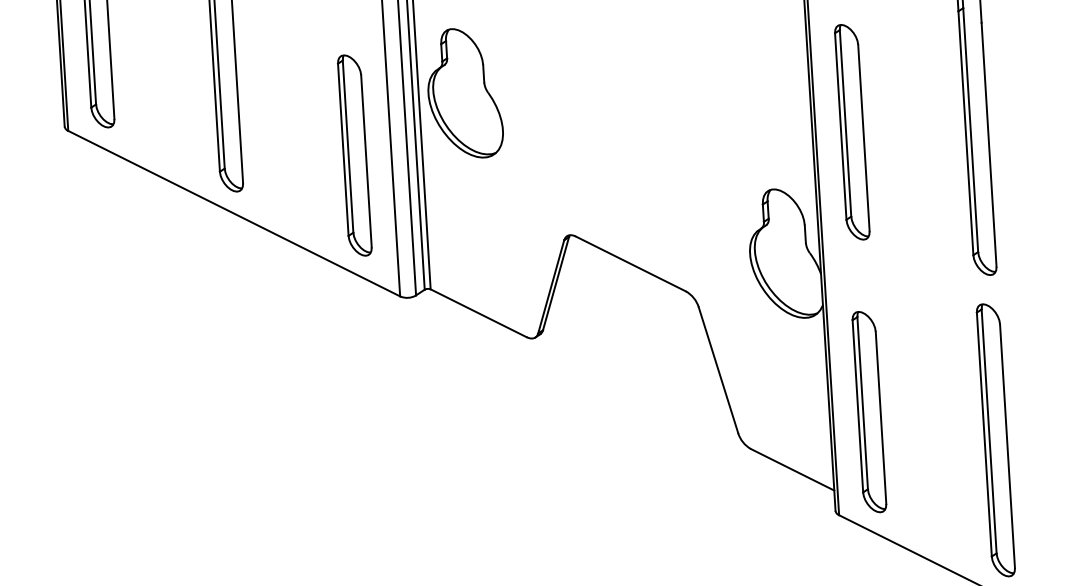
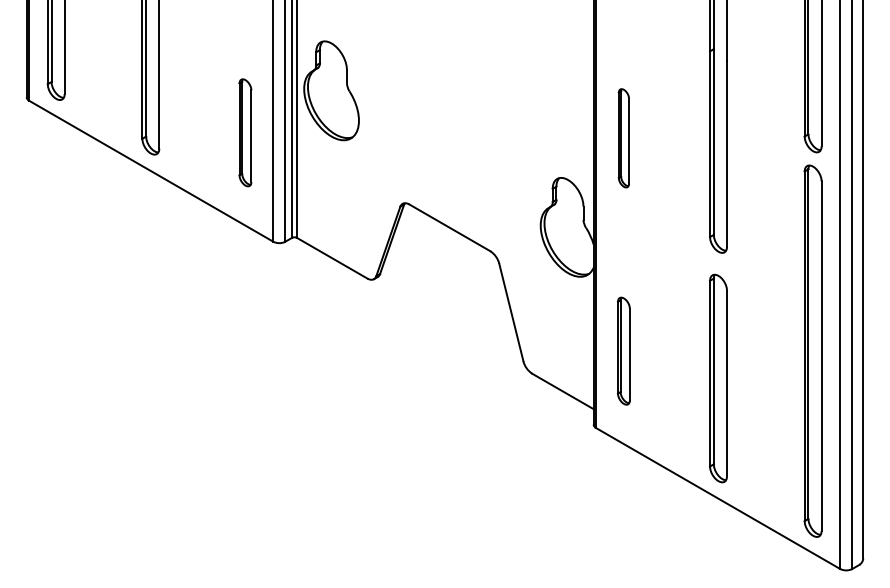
part: (851, 132) -> (623, 138), size x0.6
part: (354, 155) -> (245, 132), size x0.7
part: (868, 411) -> (623, 350), size x0.7

